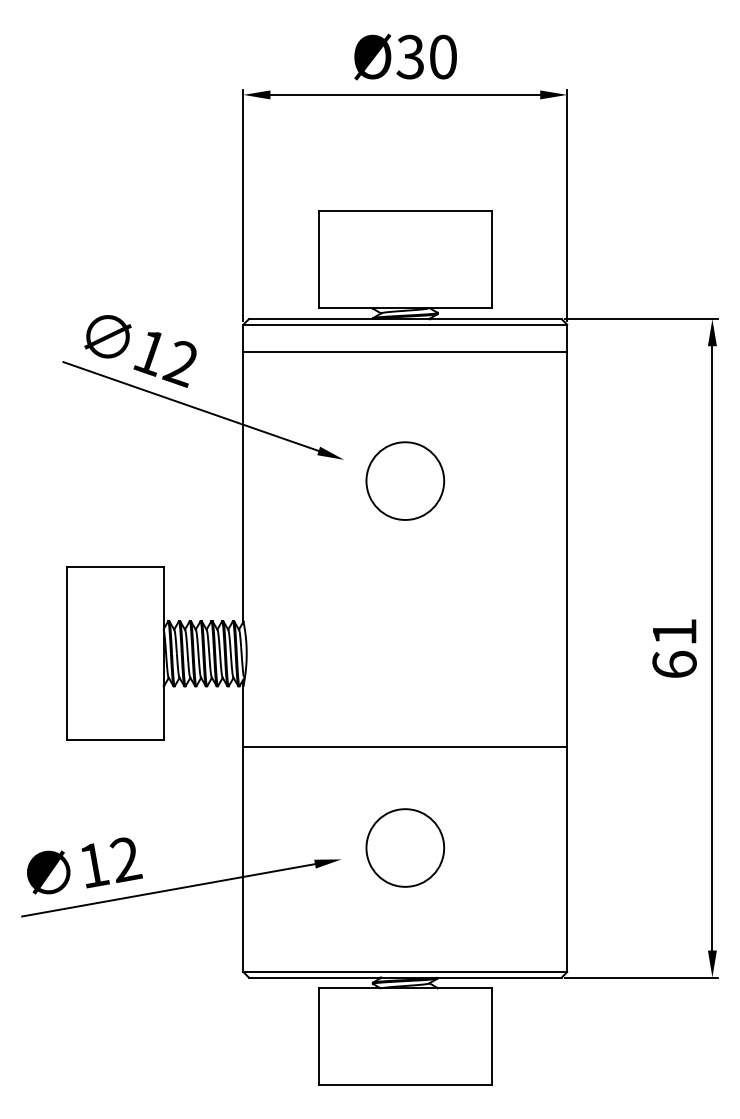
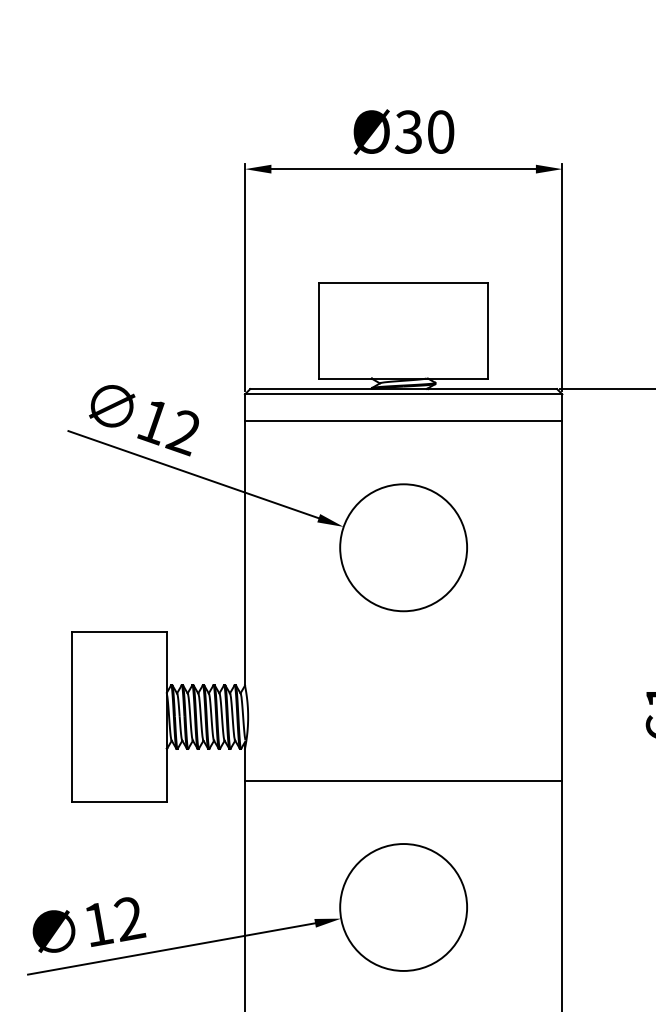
circle: (405, 480) -> (403, 547), size x1.67
line: (405, 746) -> (403, 780), moved
circle: (405, 847) -> (403, 906), size x1.67

